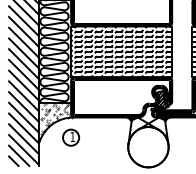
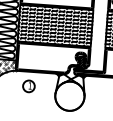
part: (70, 137) -> (28, 86), moved

